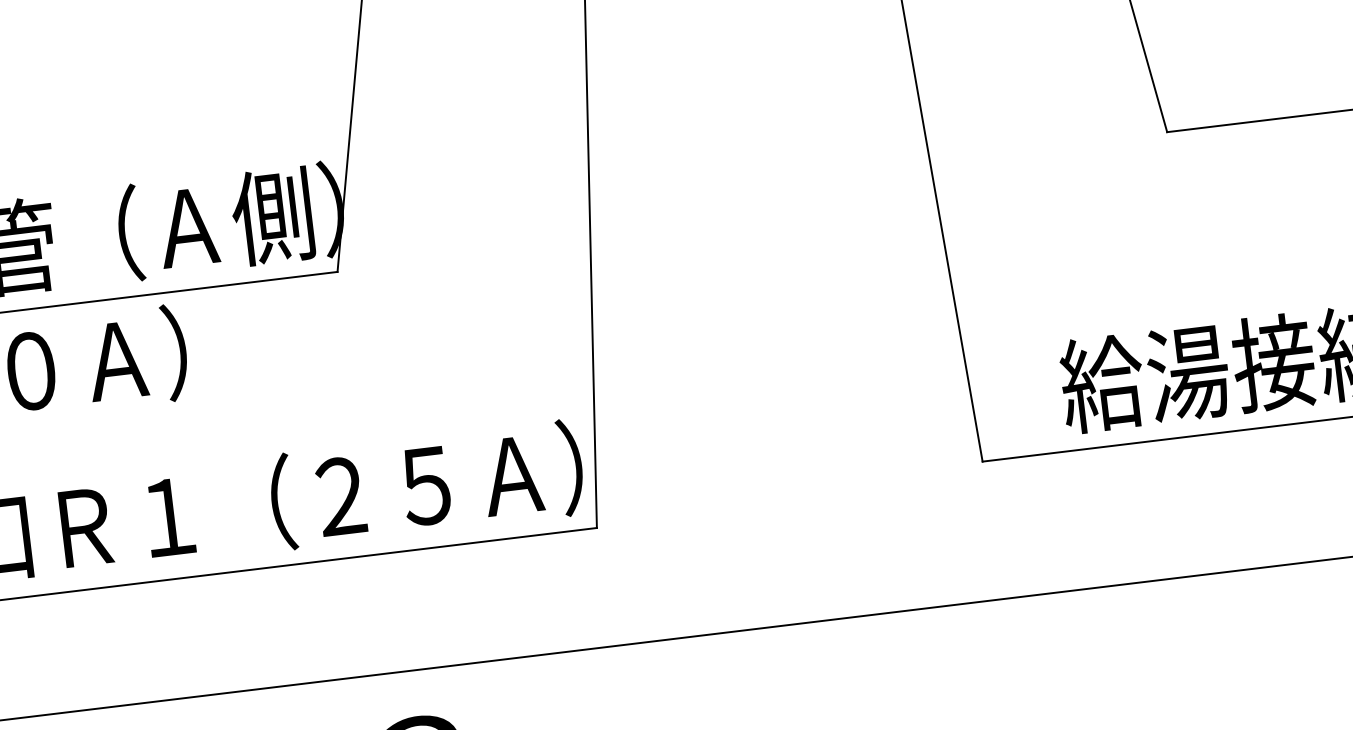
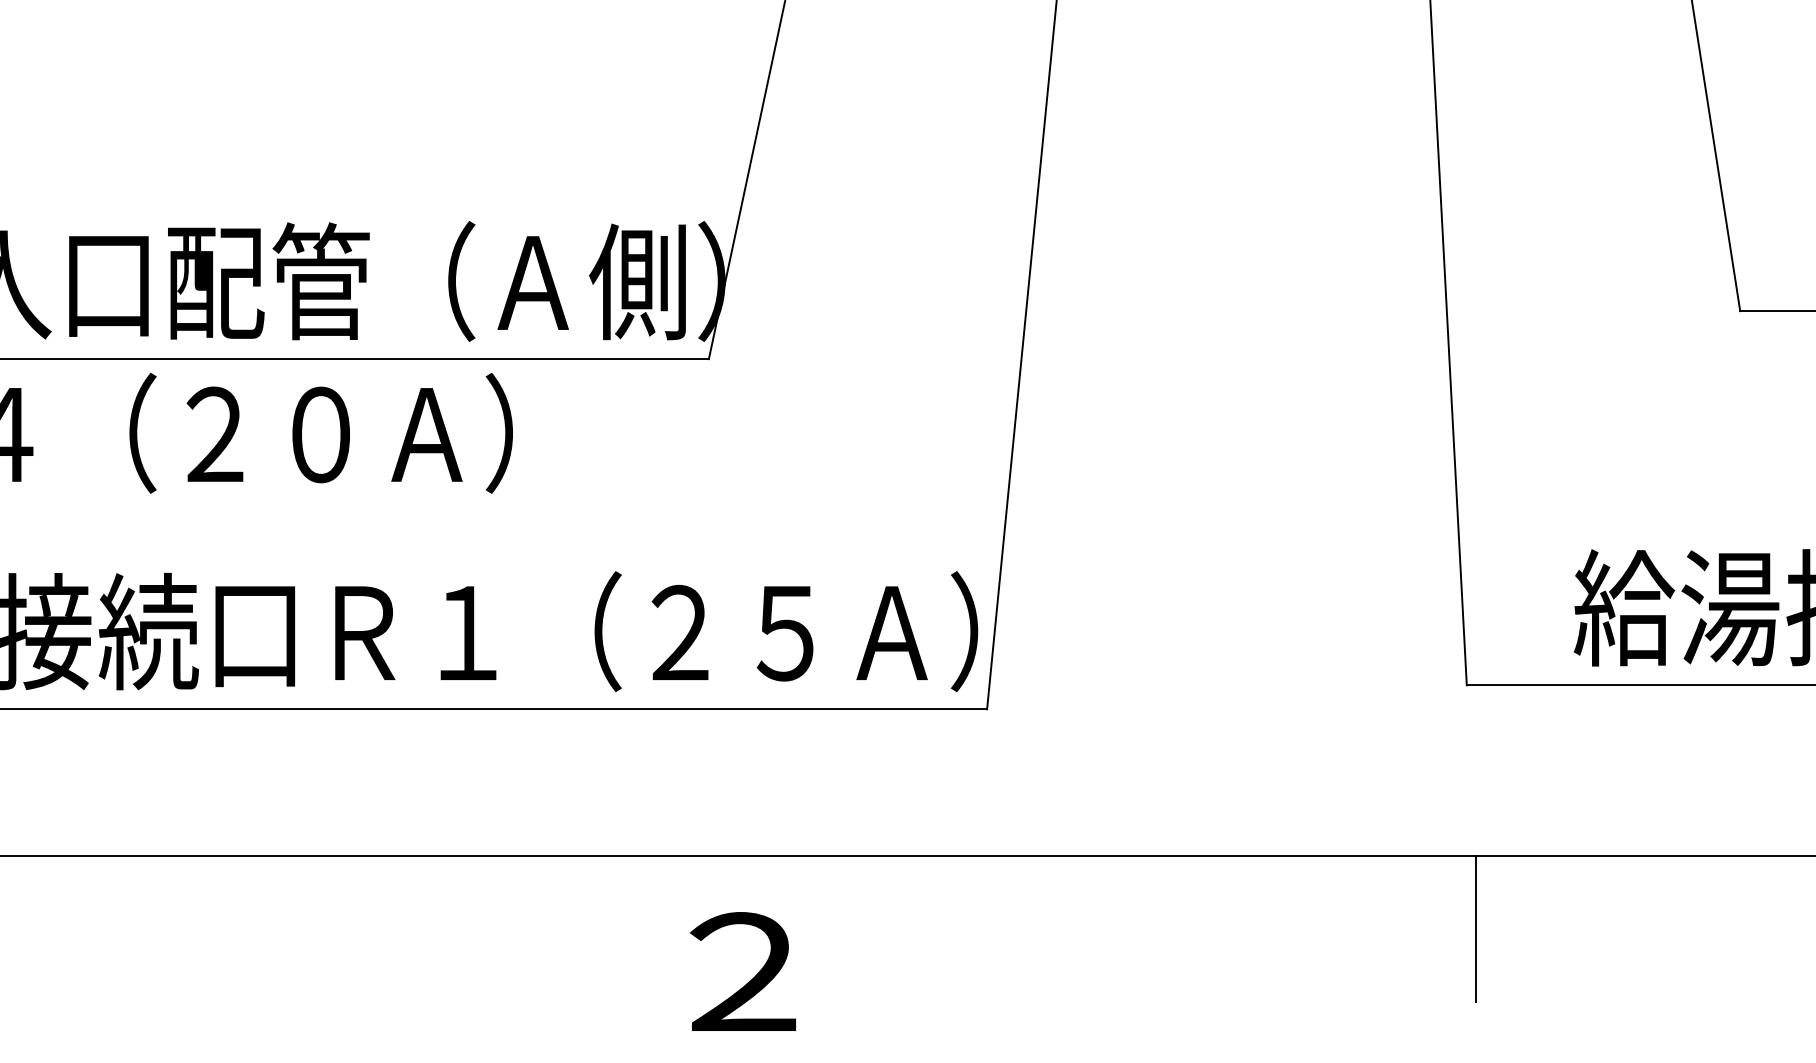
line: (1013, 657) -> (1475, 928), added

